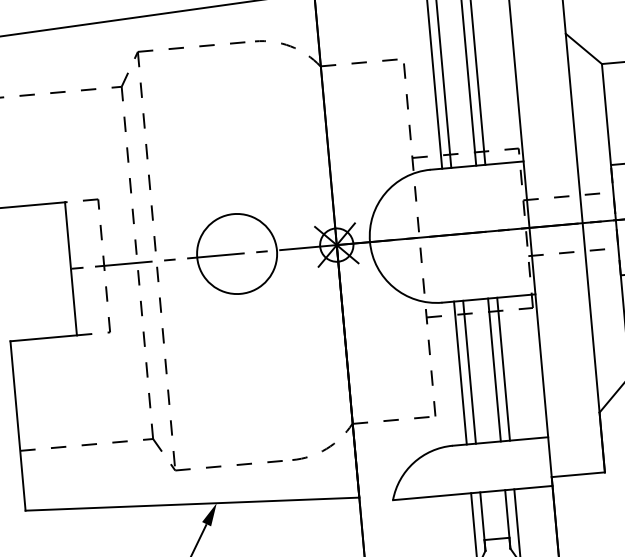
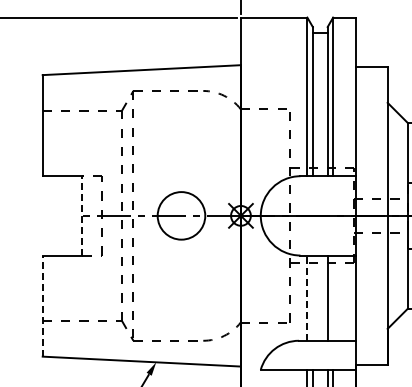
line: (71, 268) -> (82, 215), solid -> dashed
line: (504, 368) -> (333, 297), removed
line: (468, 371) -> (312, 297), removed
line: (460, 373) -> (307, 298), solid -> dashed
line: (17, 426) -> (42, 306), solid -> dashed

